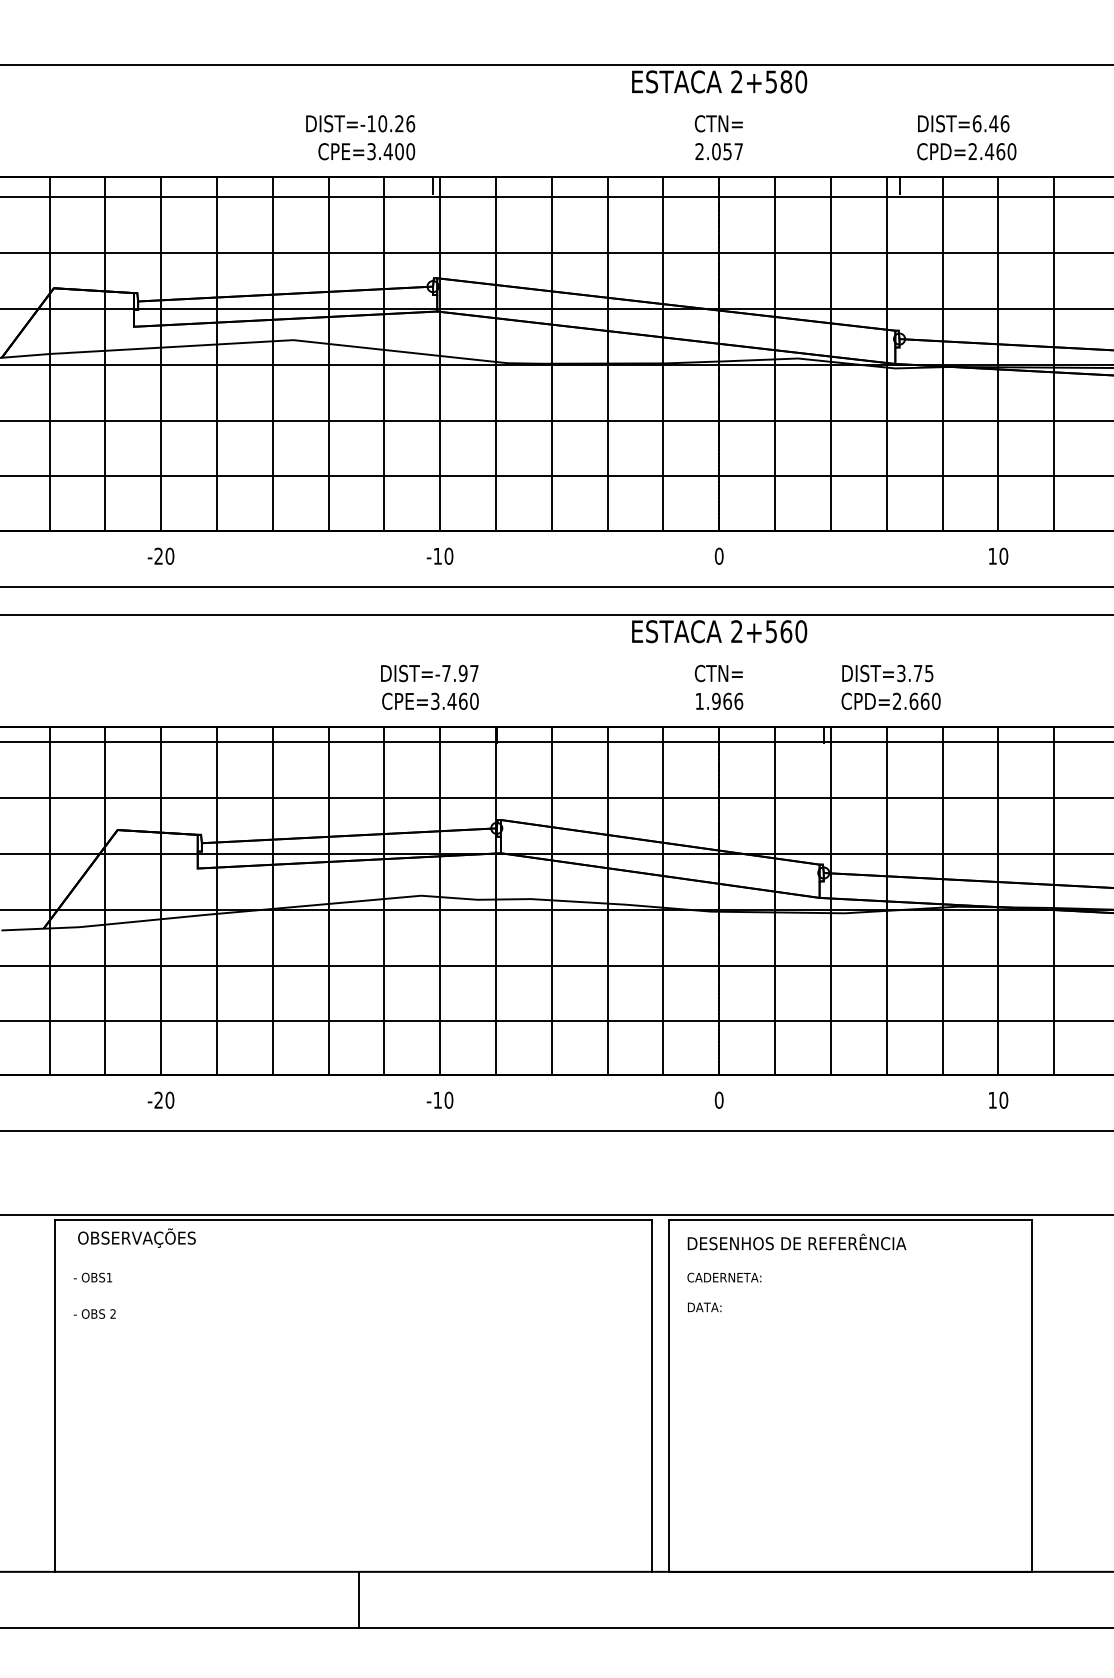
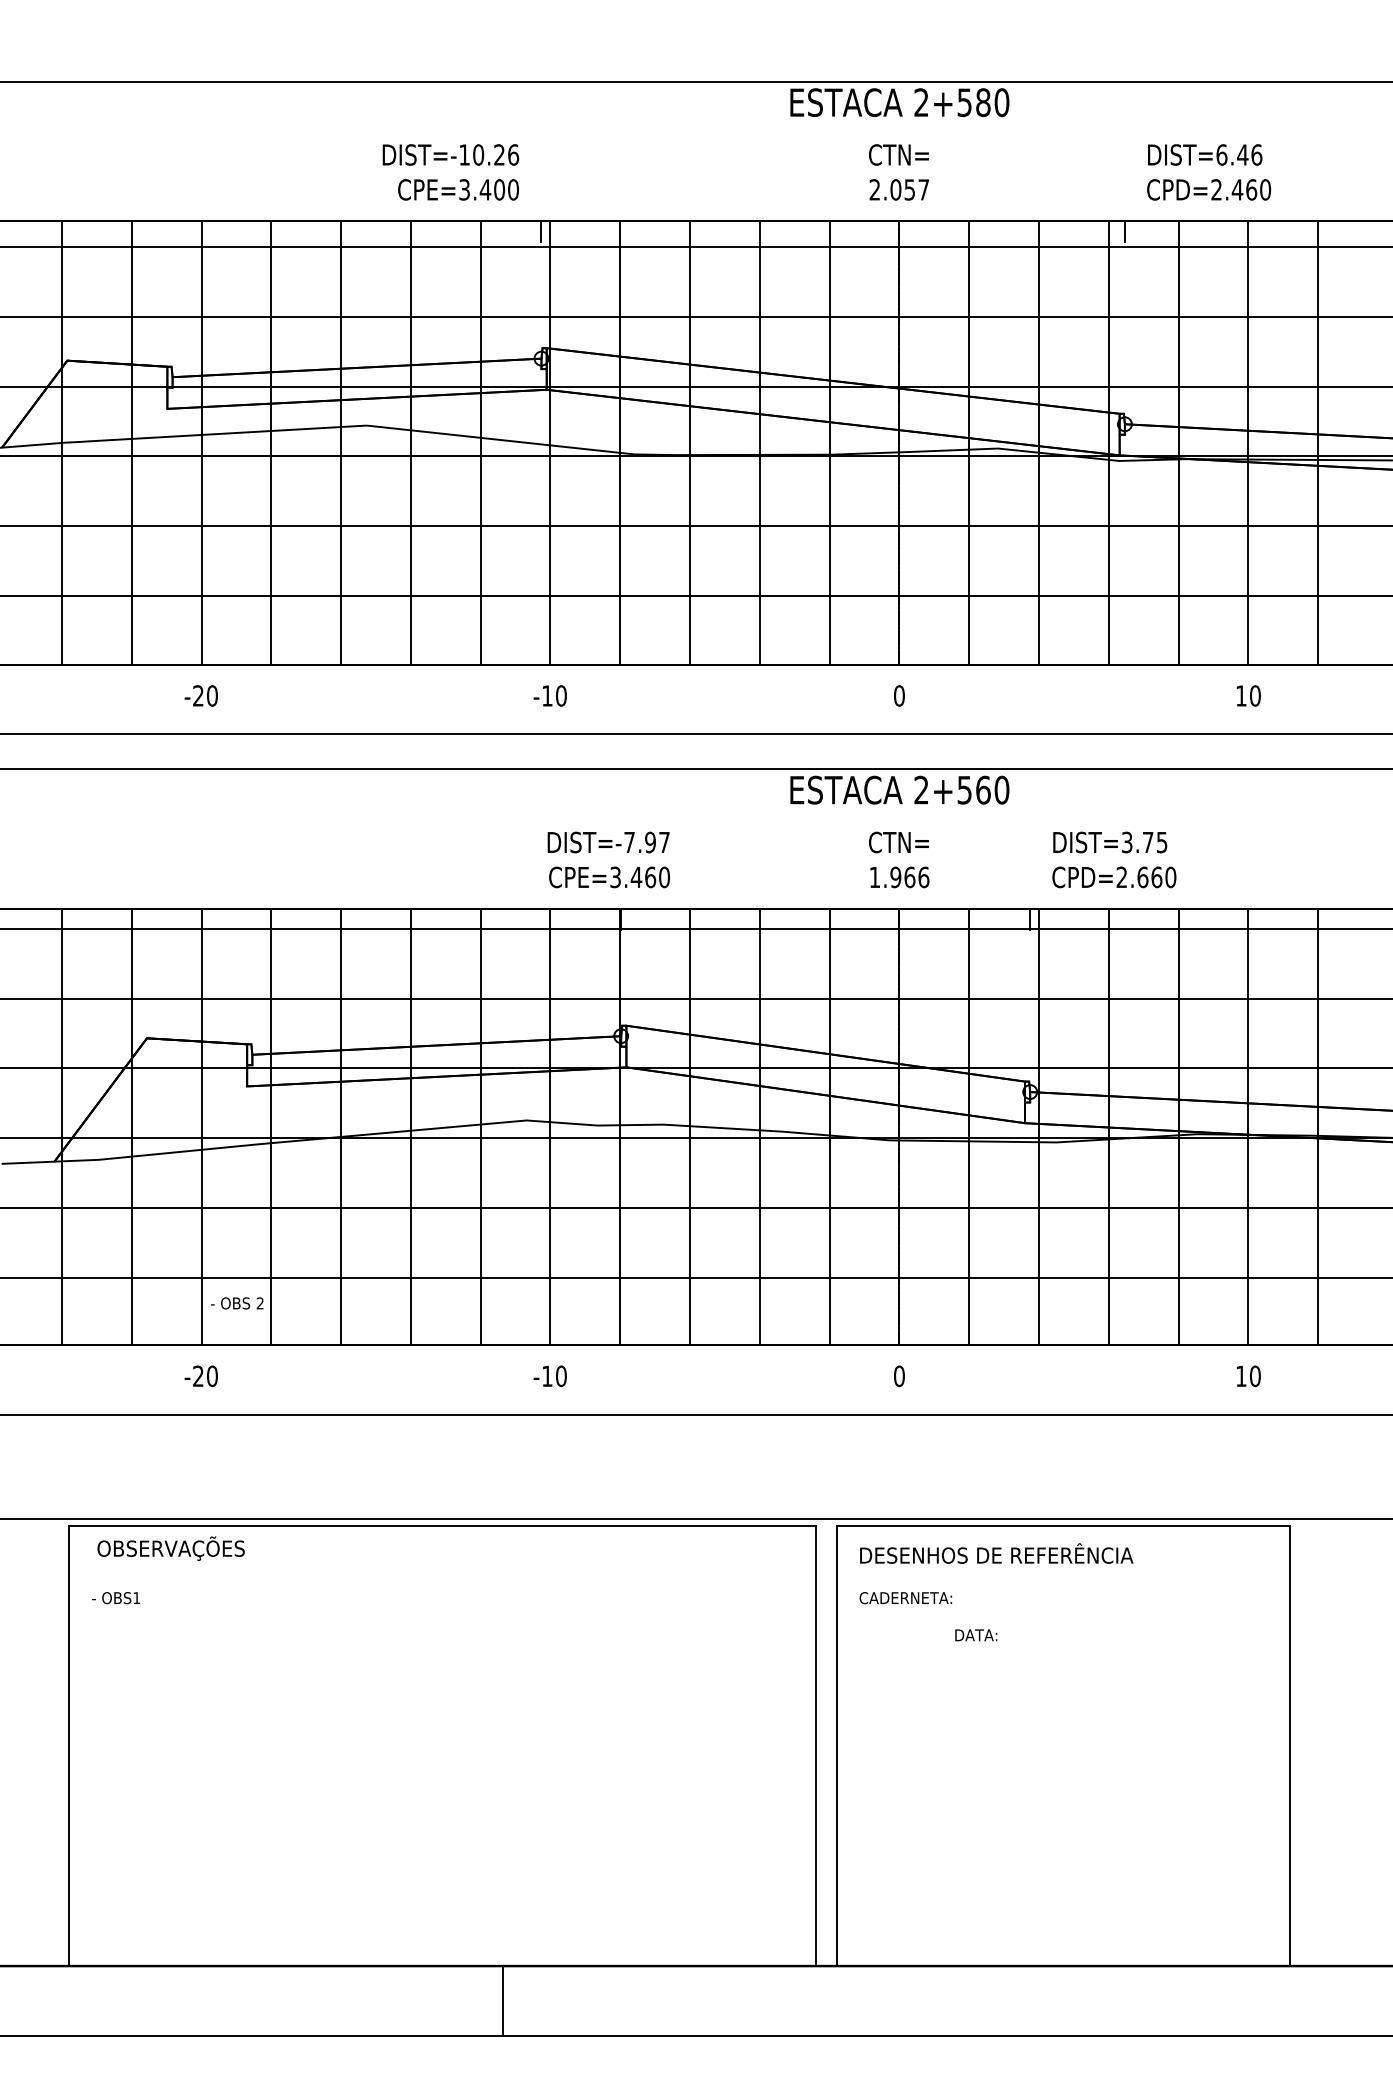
text: (429, 686) -> (608, 858), moved
text: (704, 1307) -> (976, 1635), moved
text: (94, 1313) -> (236, 1302), moved
line: (359, 1599) -> (503, 2000), moved

